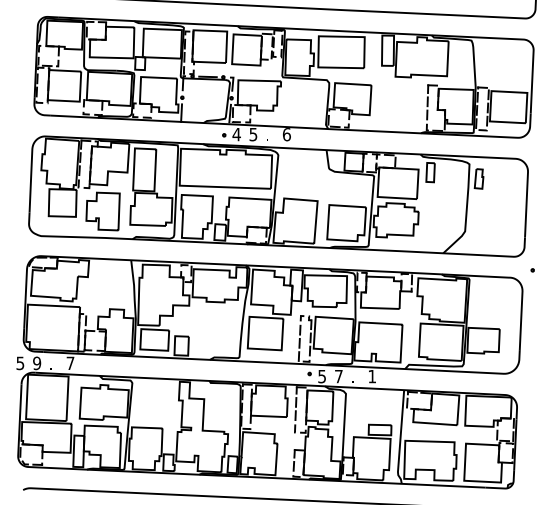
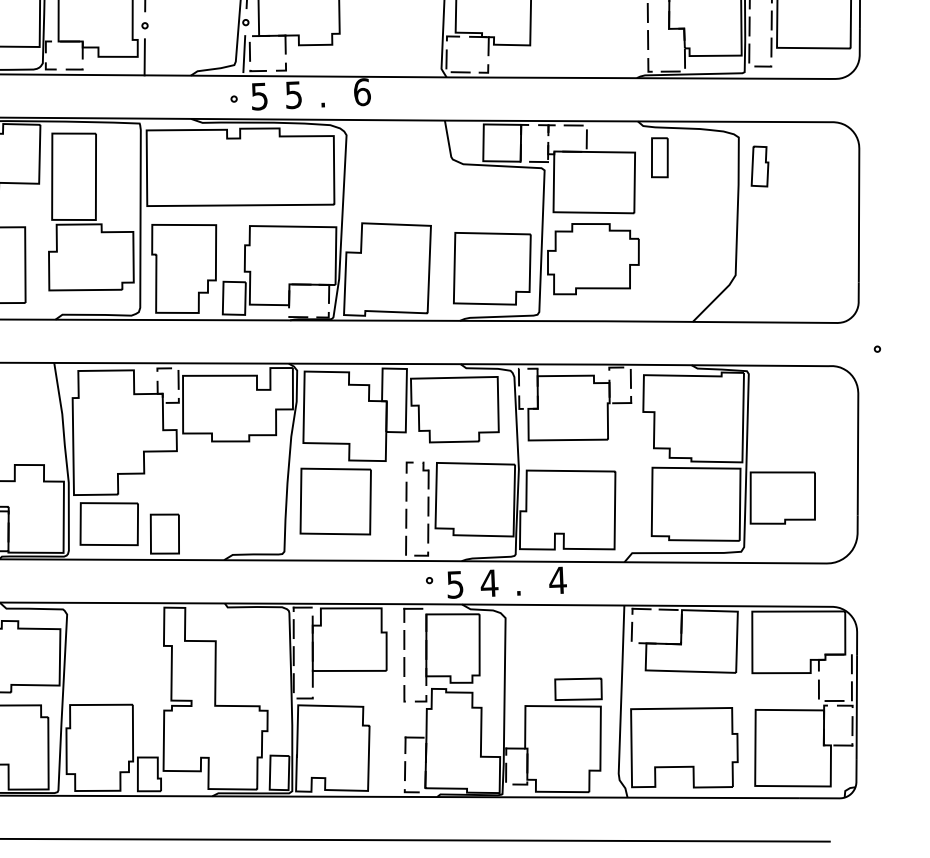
text: (236, 134) -> (259, 96), 4 -> 5
text: (338, 376) -> (488, 583), 7 -> 4
text: (372, 376) -> (558, 580), 1 -> 4

